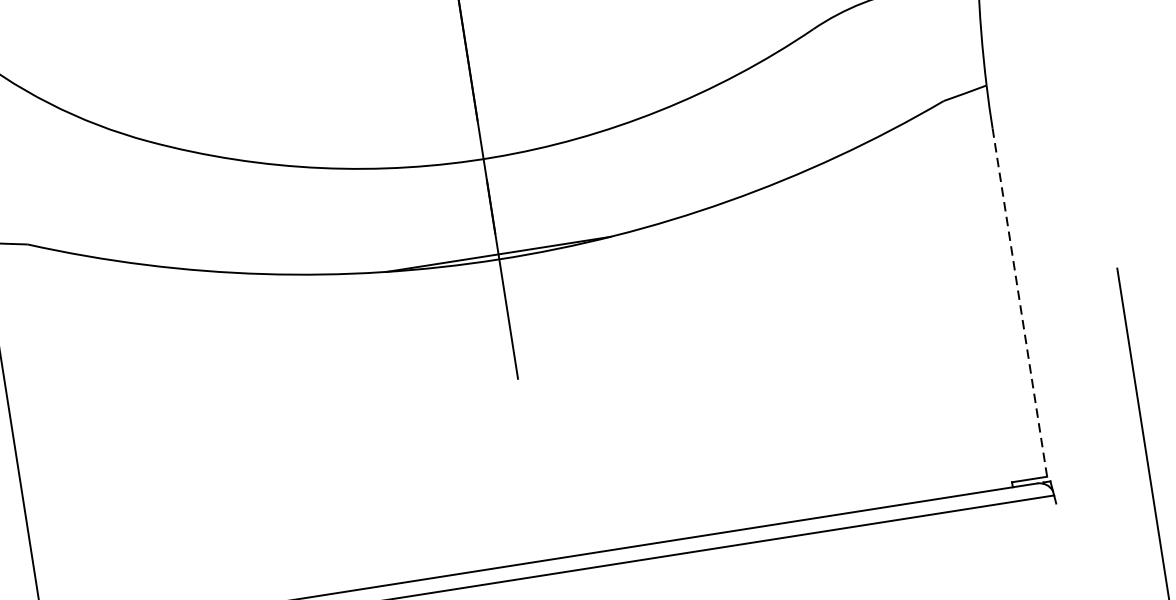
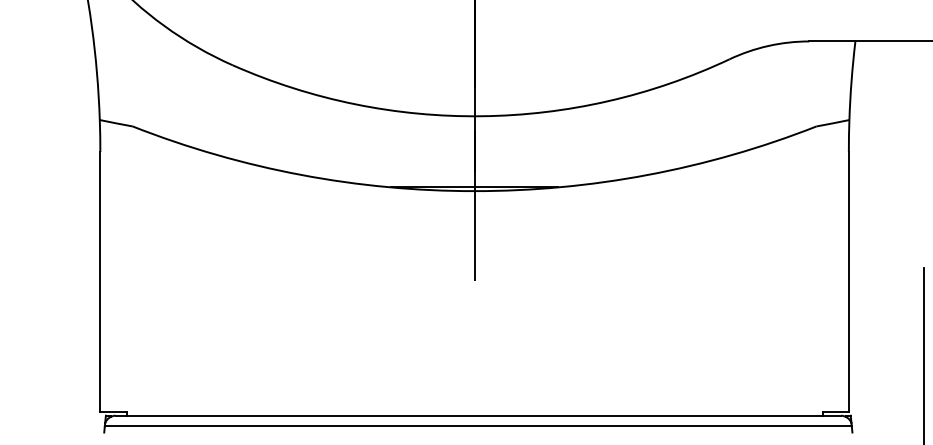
line: (1019, 302) -> (848, 281), dashed -> solid

